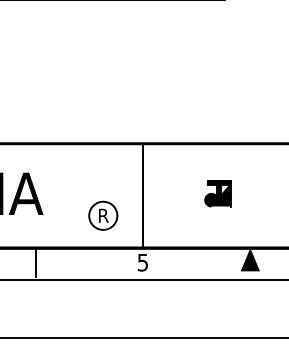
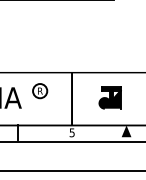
part: (216, 192) -> (109, 97), size x1.67
part: (103, 216) -> (40, 91), moved

